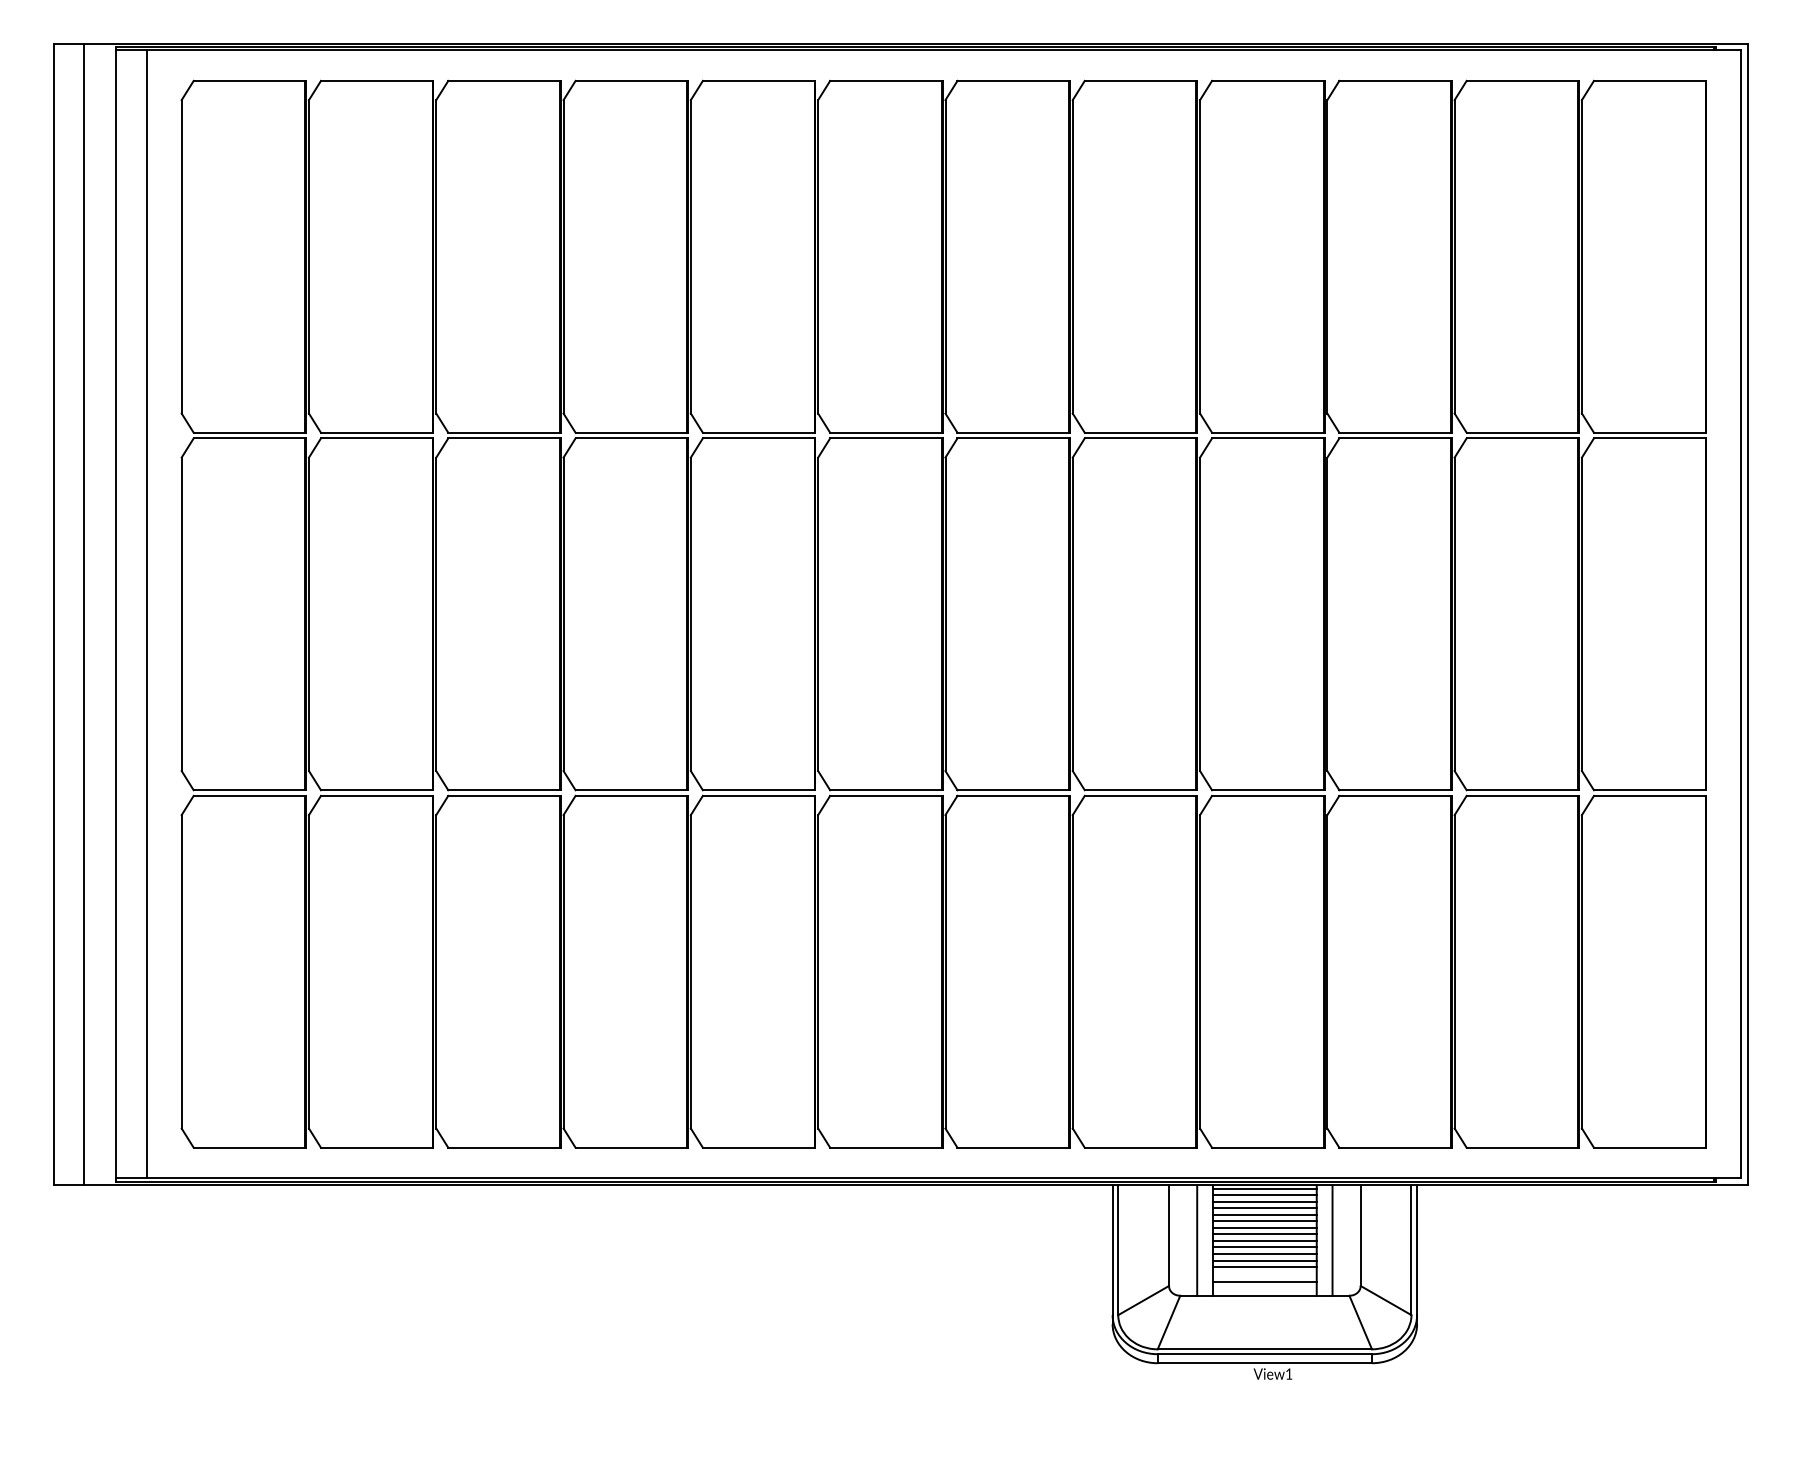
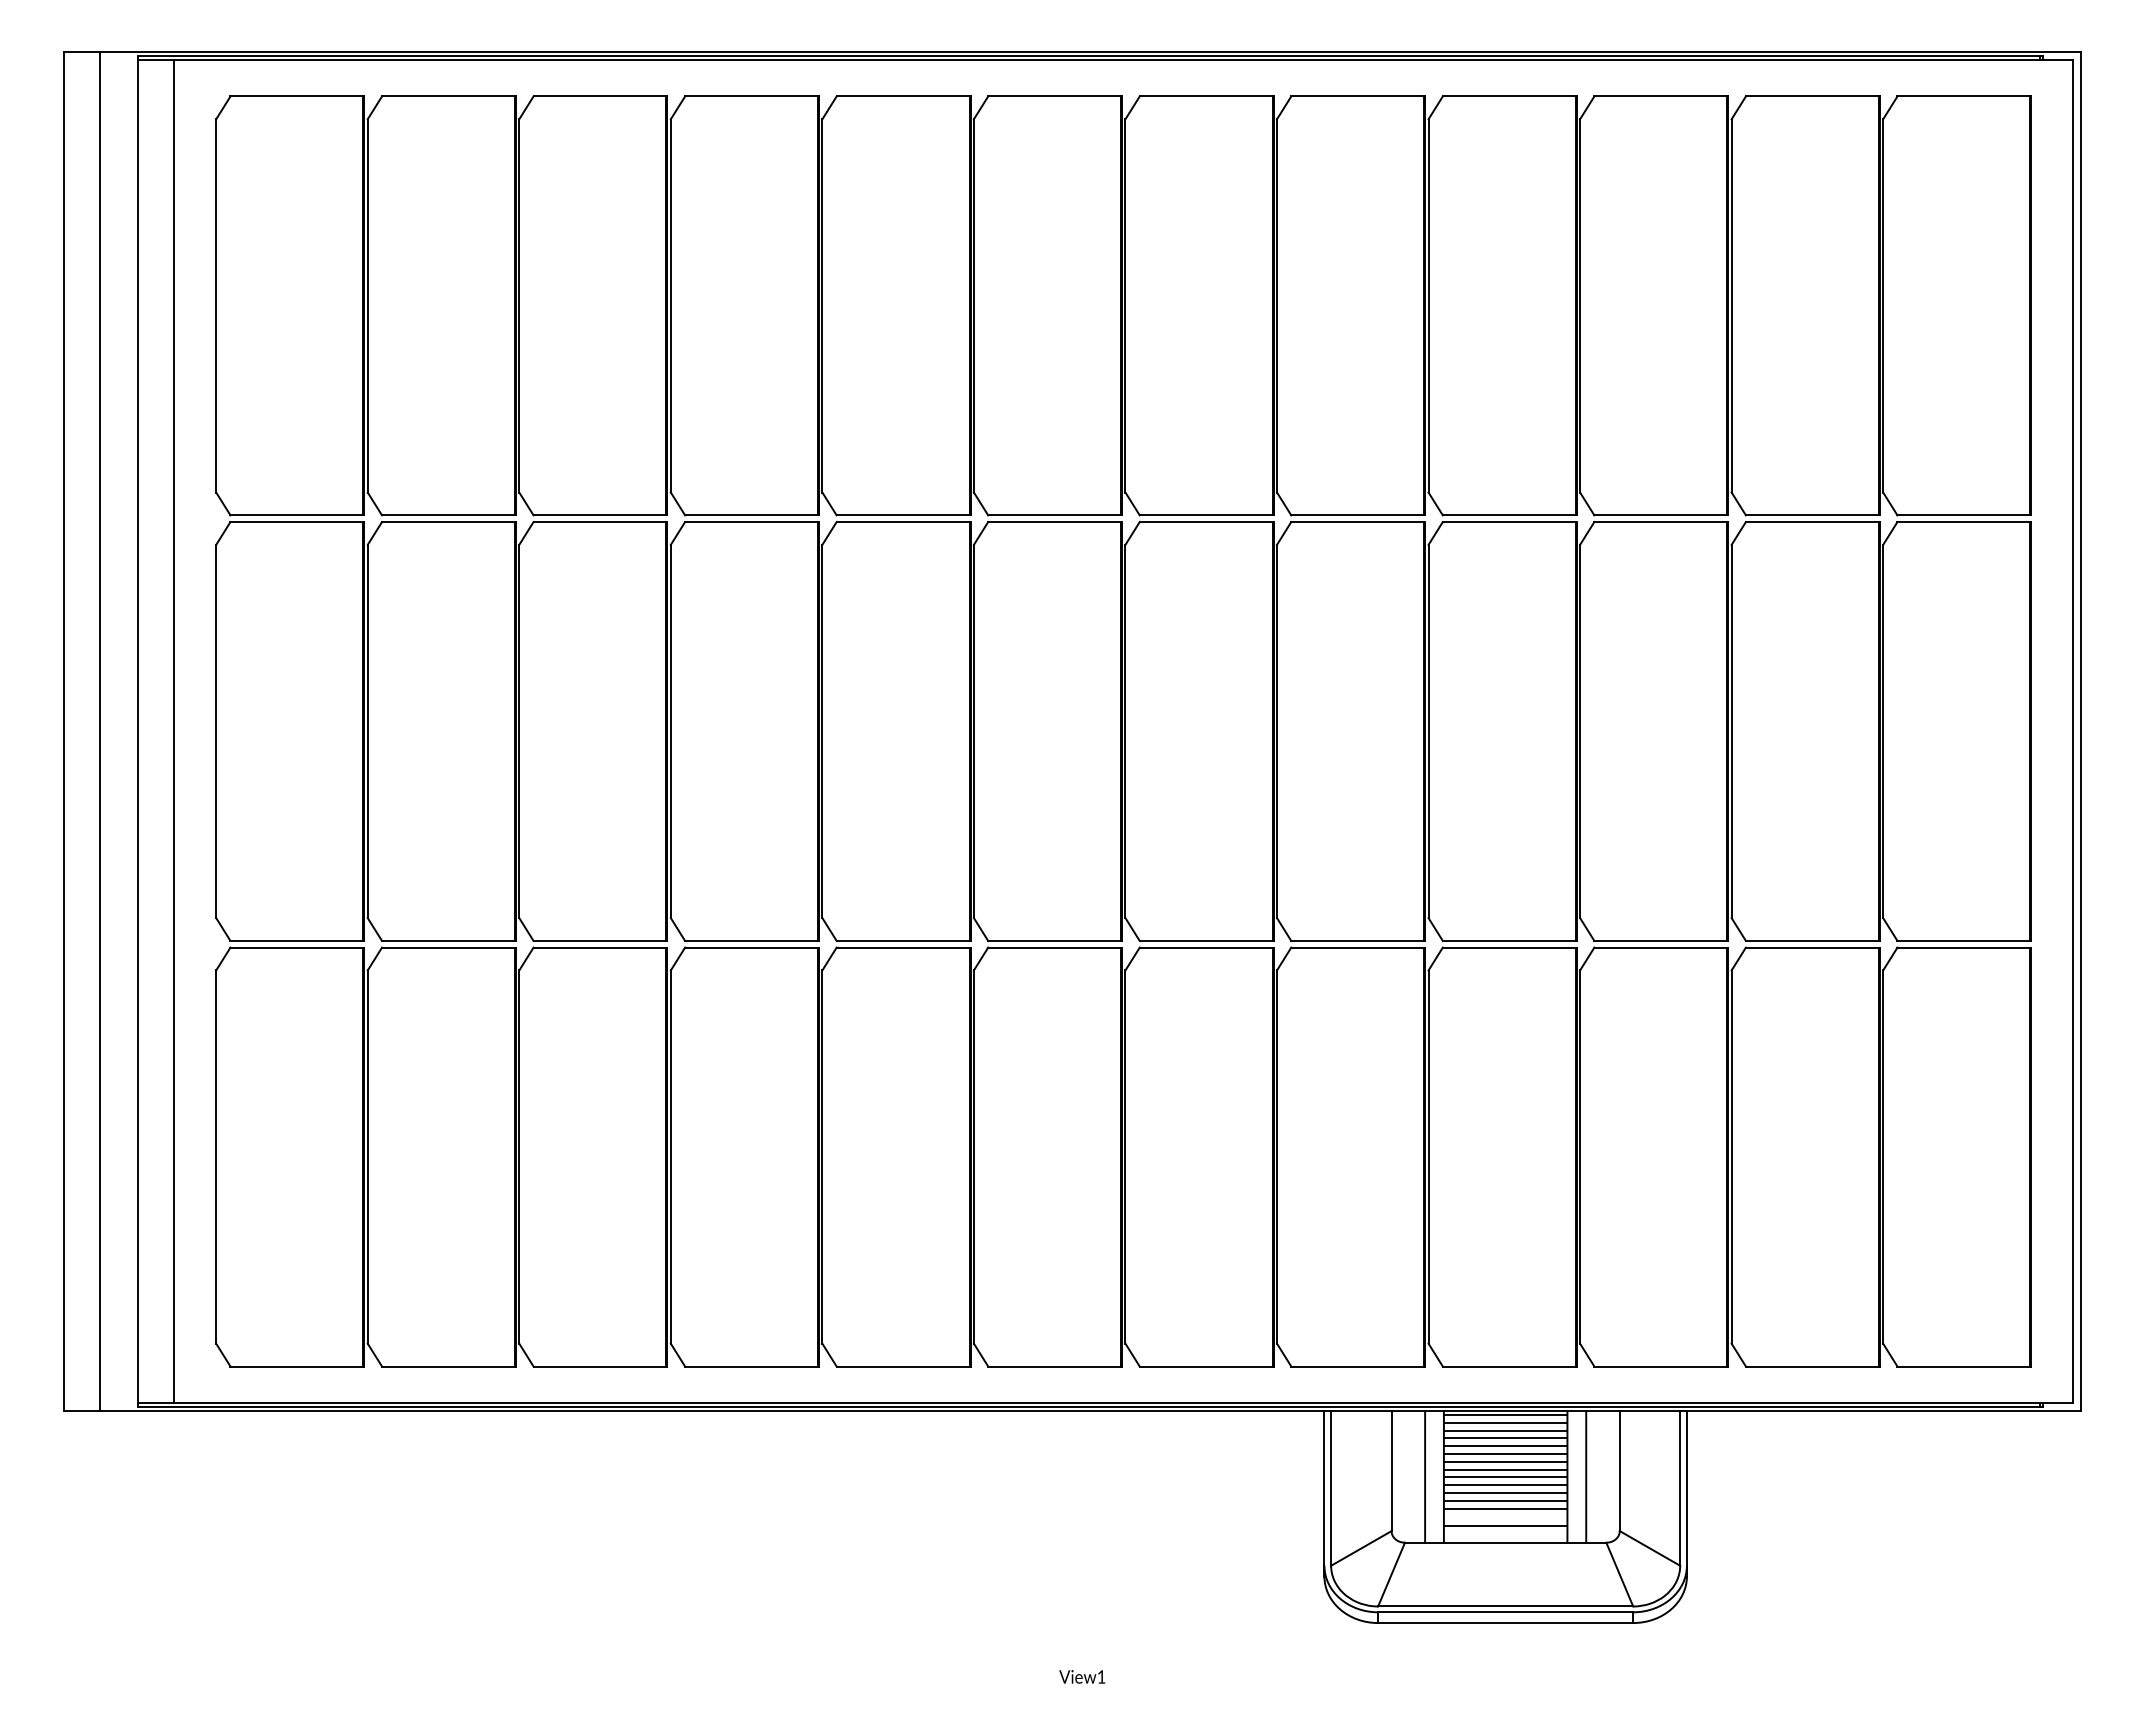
text: (1273, 1373) -> (1082, 1676), moved

